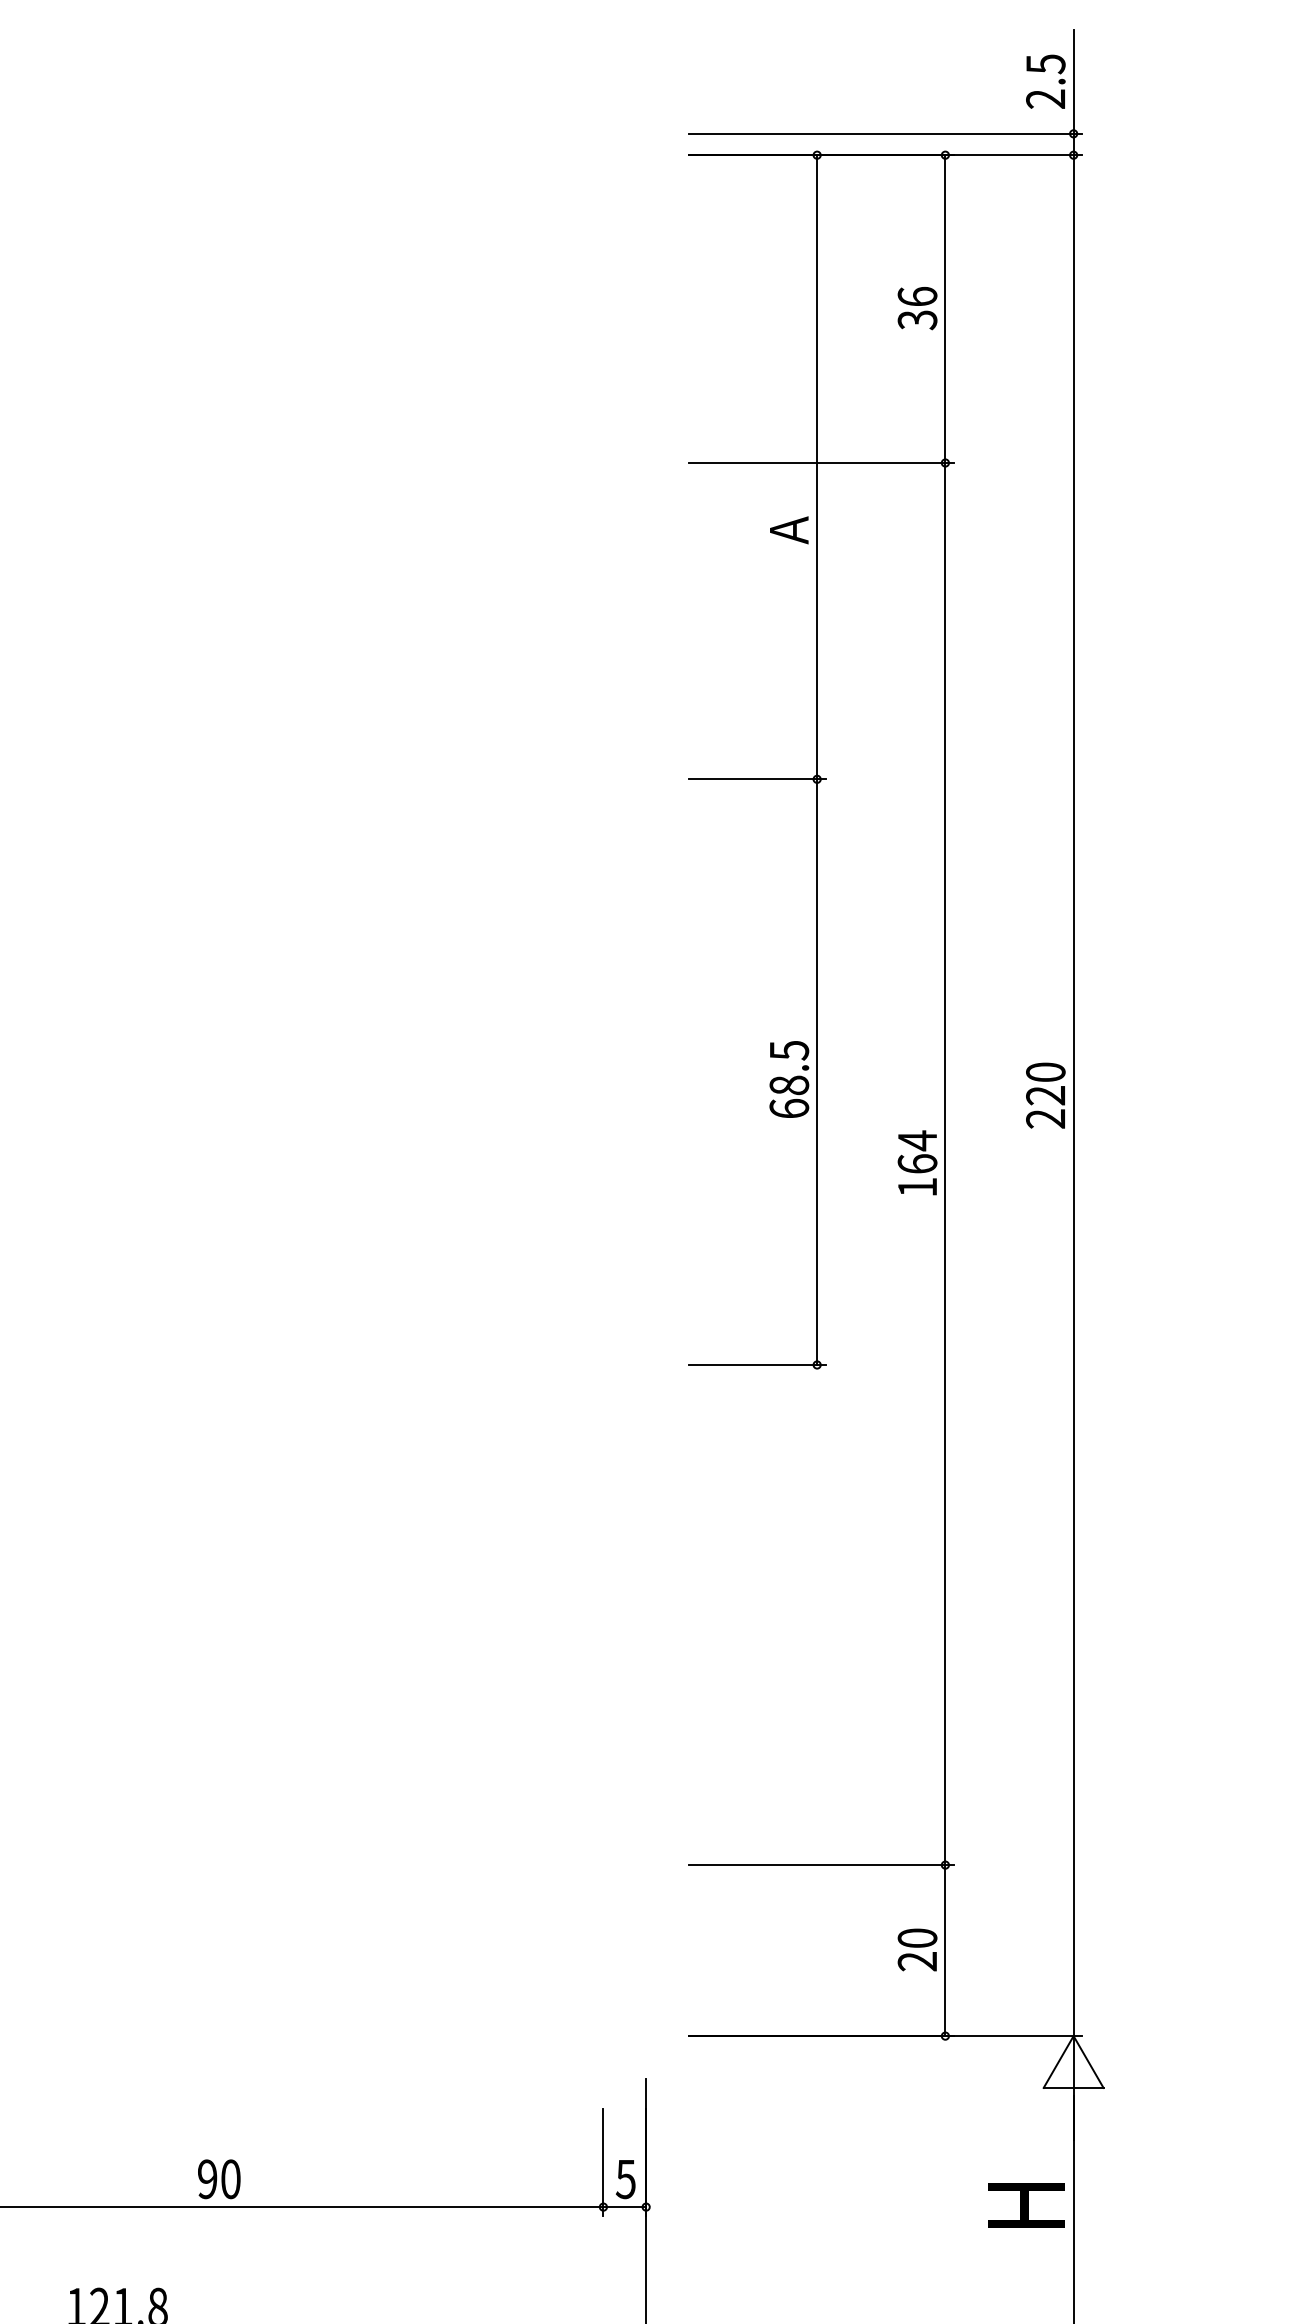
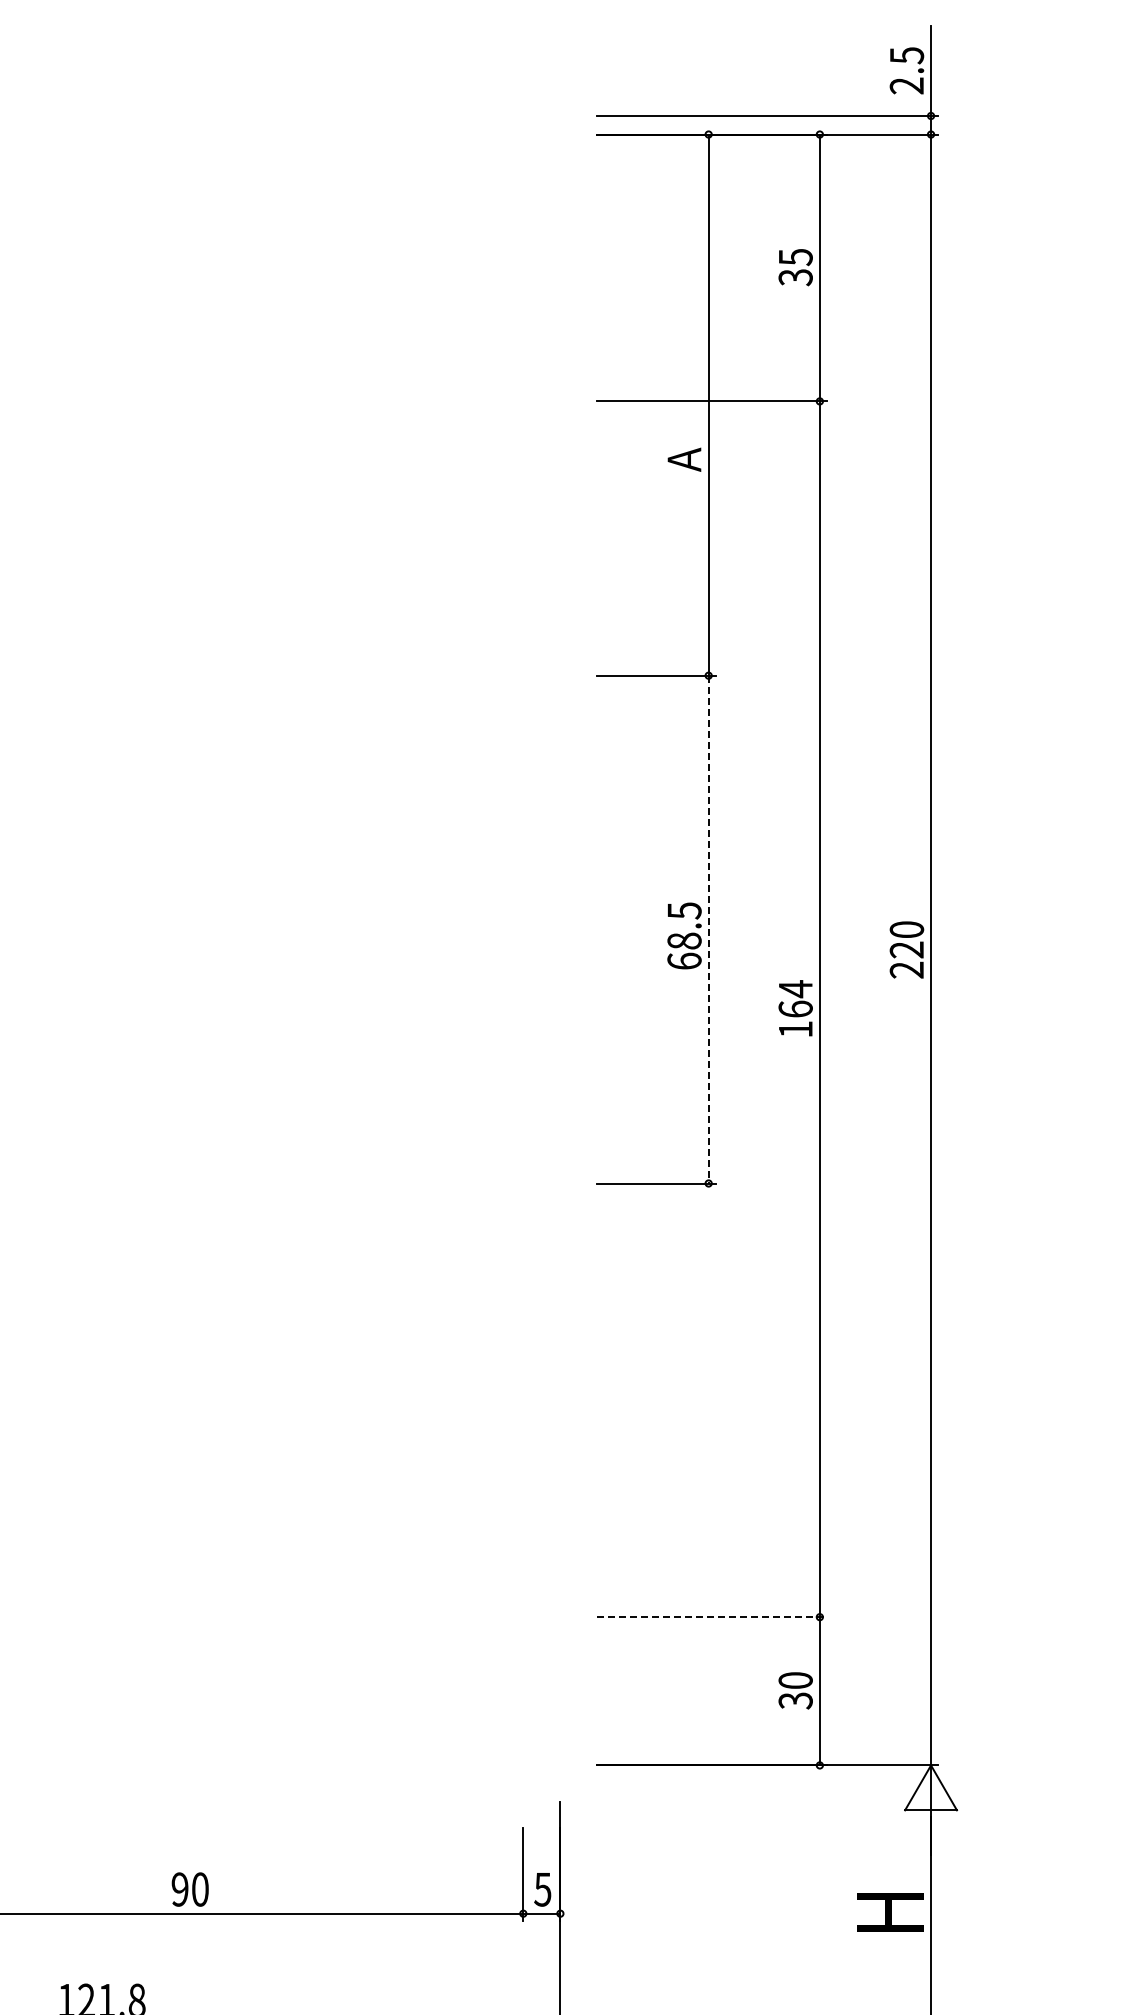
text: (917, 297) -> (795, 257), 36 -> 35
line: (816, 1072) -> (708, 929), solid -> dashed
line: (821, 1865) -> (712, 1617), solid -> dashed
text: (917, 1961) -> (795, 1700), 20 -> 30

